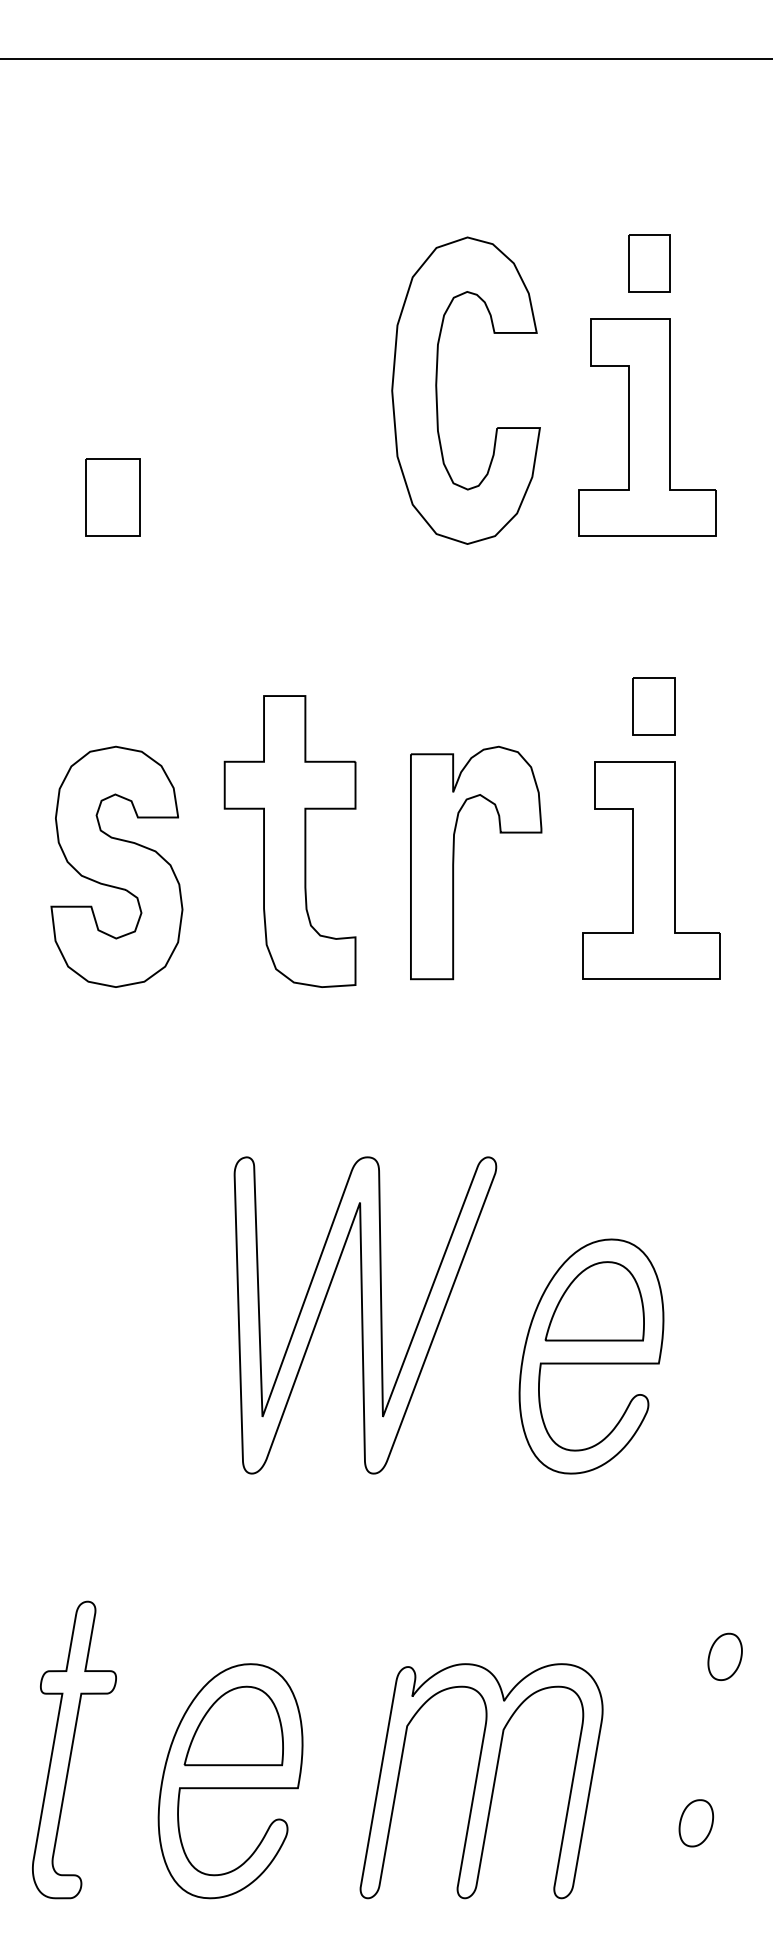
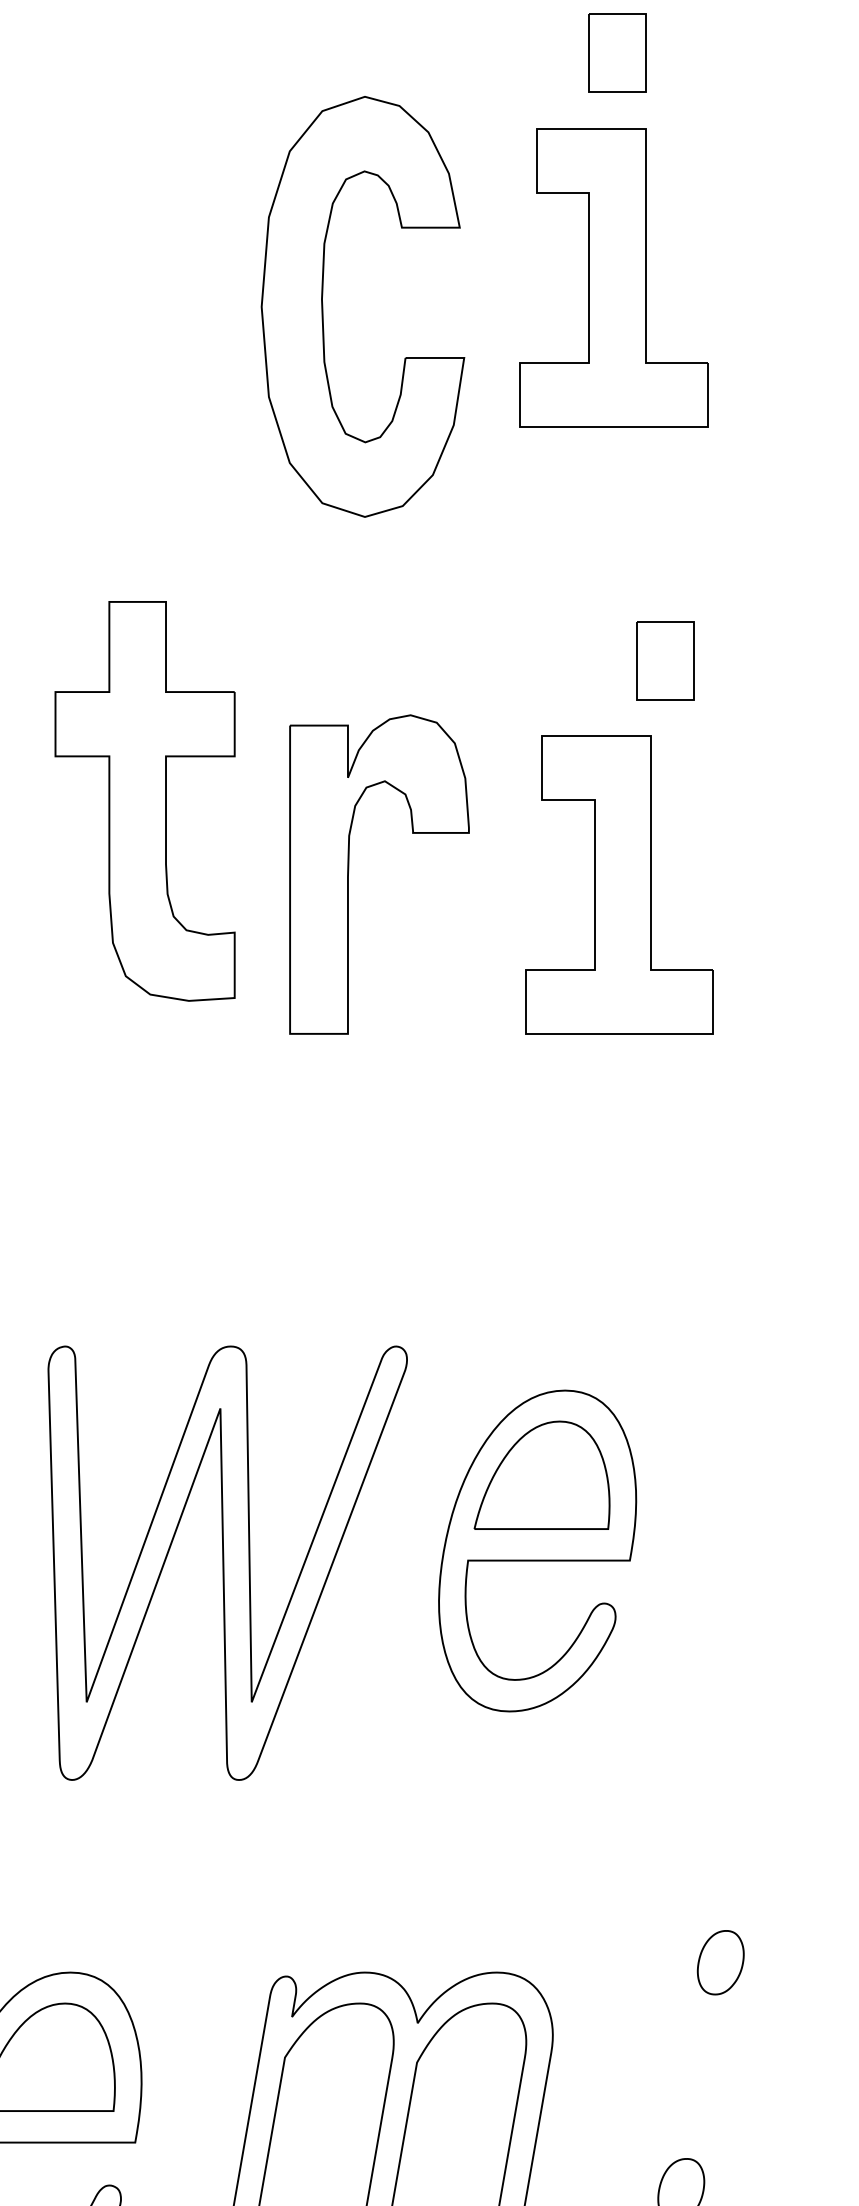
part: (437, 390) -> (323, 306), moved
part: (653, 706) -> (665, 660), moved
part: (289, 841) -> (144, 801), moved
part: (365, 1315) -> (227, 1563), moved

